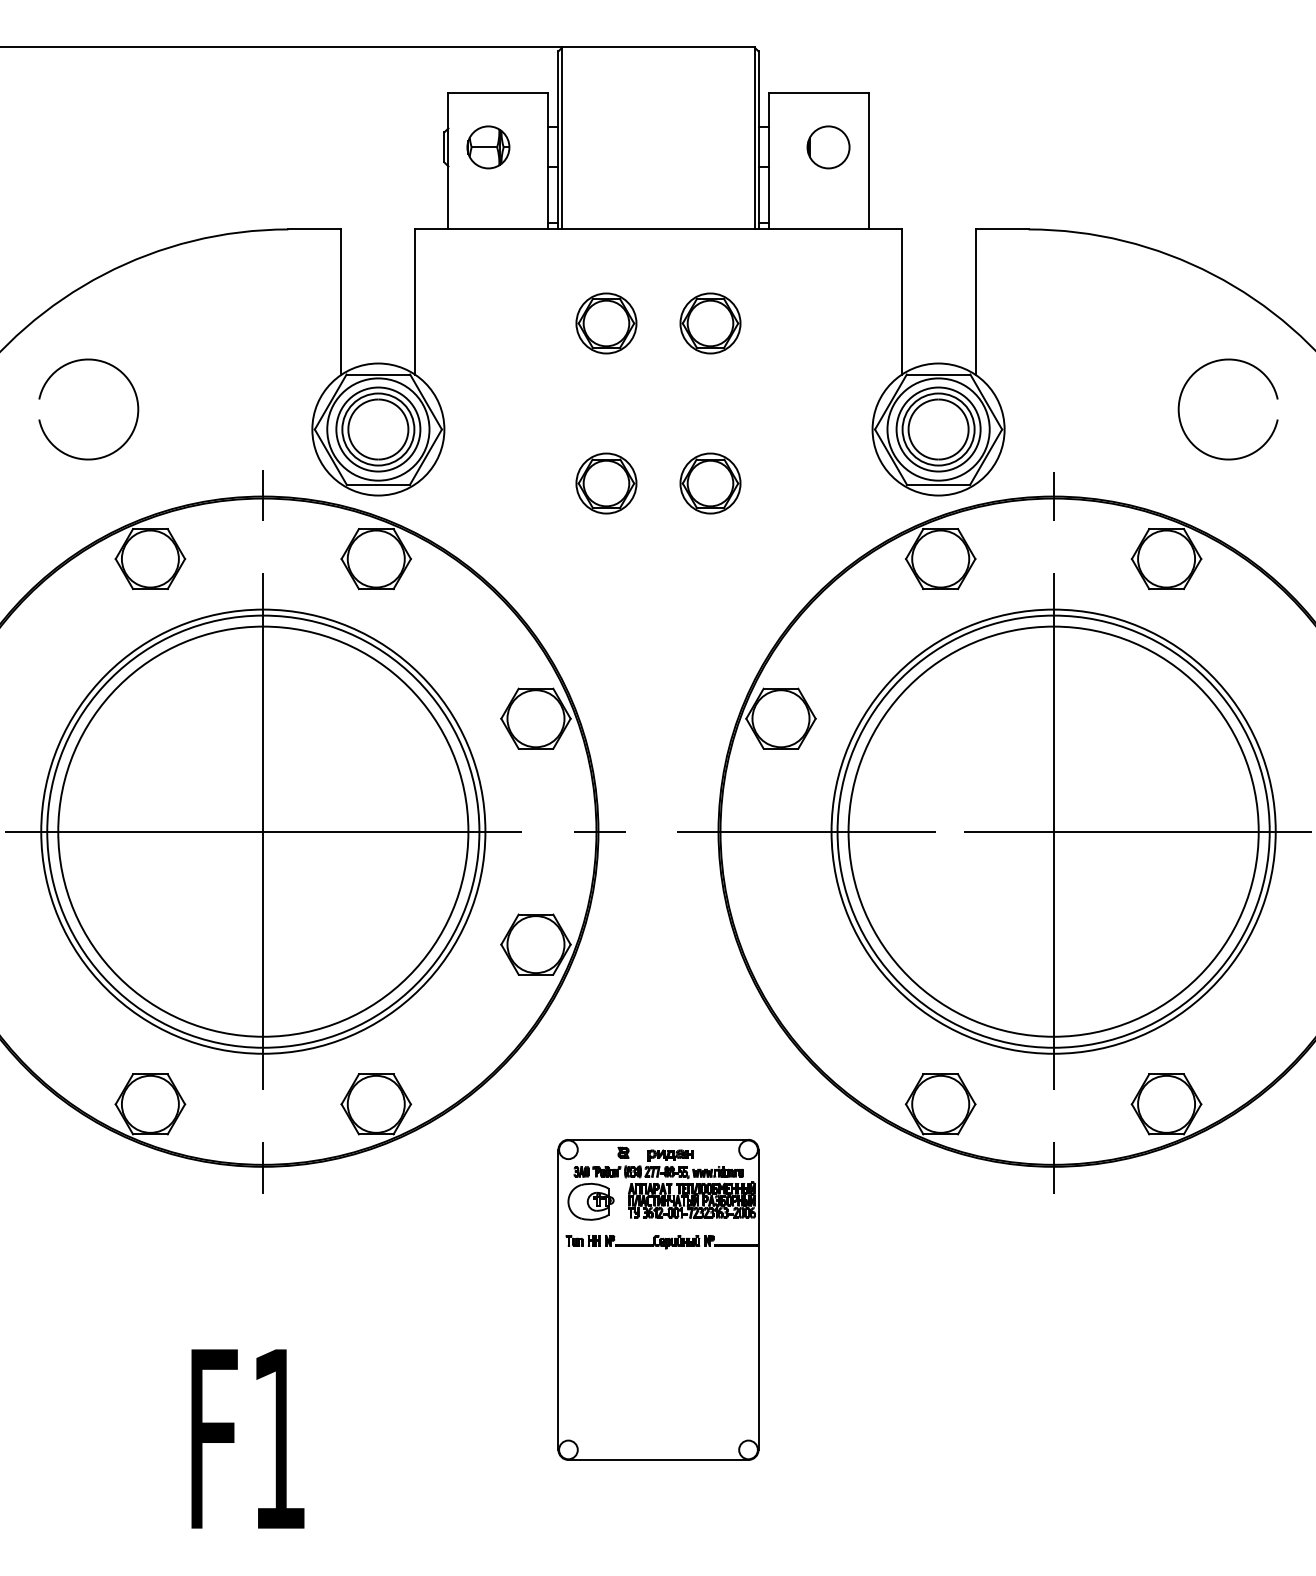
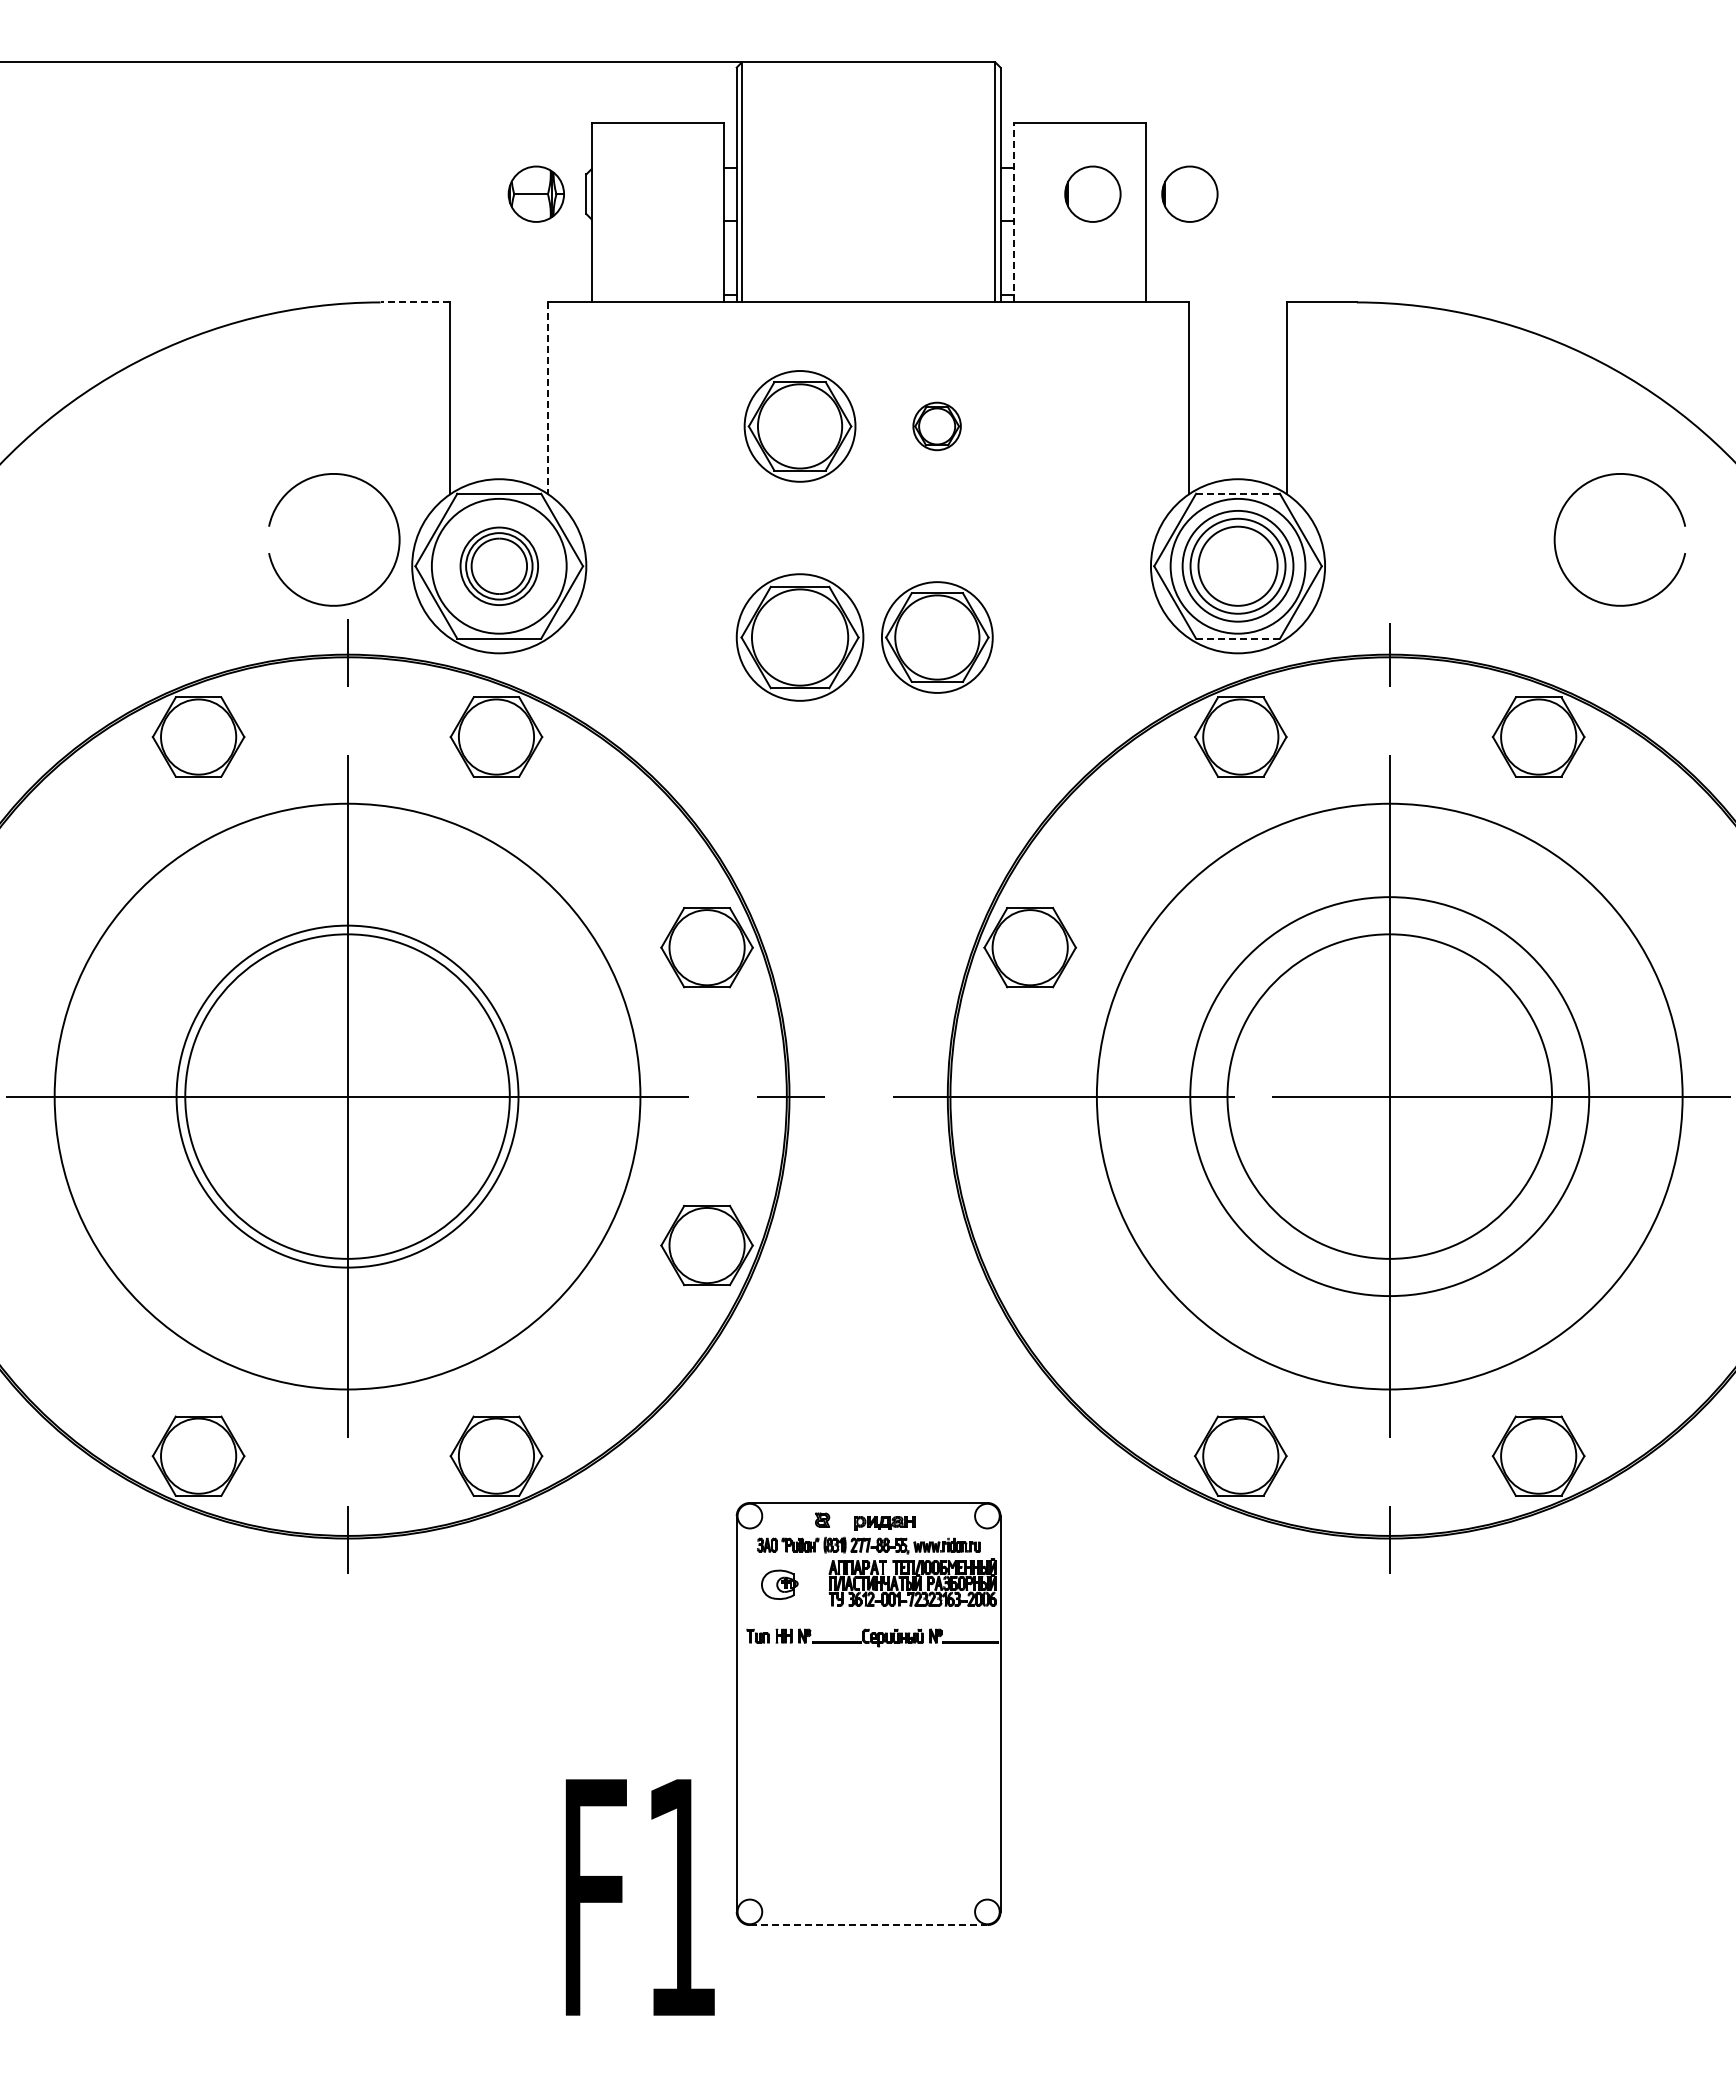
part: (487, 146) -> (535, 193), moved
part: (901, 146) -> (1189, 193), added
line: (768, 161) -> (1013, 212), solid -> dashed
line: (314, 229) -> (415, 302), solid -> dashed
line: (415, 302) -> (548, 398), solid -> dashed
part: (606, 323) -> (799, 426), size x1.4
part: (709, 323) -> (936, 426), size x0.6
arc: (120, 372) -> (376, 491), moved
line: (938, 374) -> (1238, 493), solid -> dashed
part: (378, 429) -> (499, 566), size x0.7
part: (606, 483) -> (799, 637), size x1.6
part: (709, 483) -> (936, 637), size x1.4
line: (938, 484) -> (1238, 638), solid -> dashed
circle: (263, 831) -> (347, 1096), size x0.6
circle: (263, 831) -> (347, 1096), size x0.6
circle: (1053, 831) -> (1389, 1096), size x0.6
circle: (1053, 831) -> (1389, 1096), size x0.7
part: (590, 1201) -> (779, 1584), size x0.6
text: (247, 1439) -> (639, 1897), moved
line: (658, 1460) -> (868, 1925), solid -> dashed

